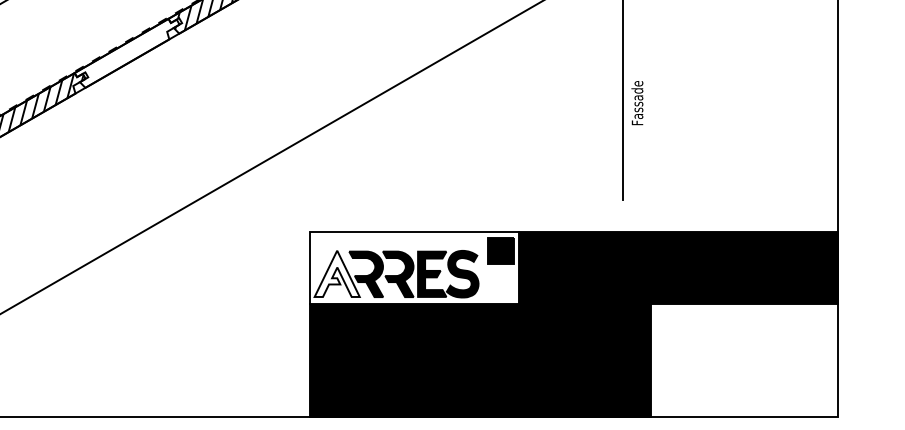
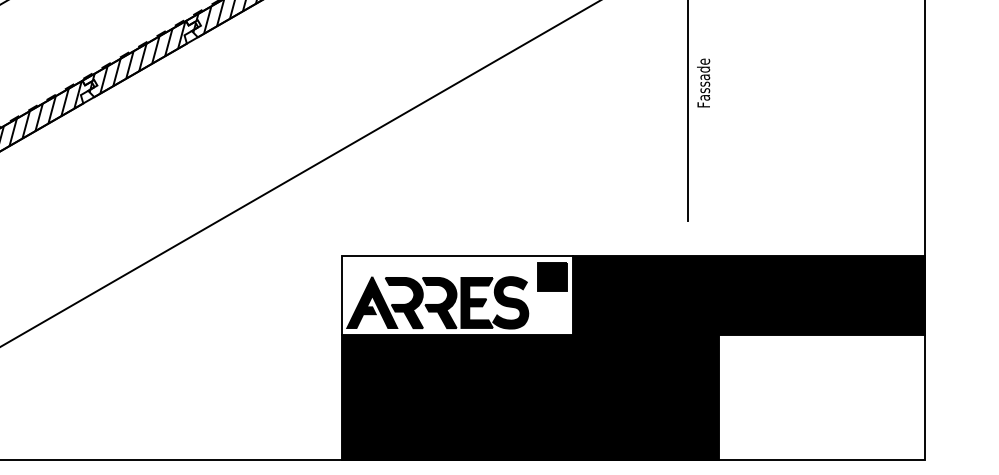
hatch: (129, 51) -> (142, 57), added
text: (637, 103) -> (703, 83), moved
fill: (336, 273) -> (371, 302), added

